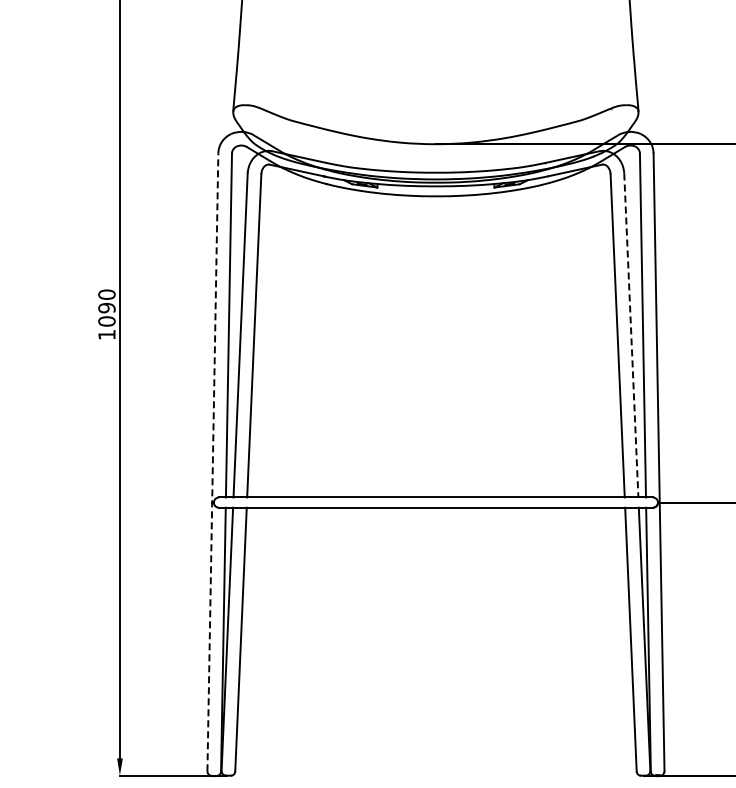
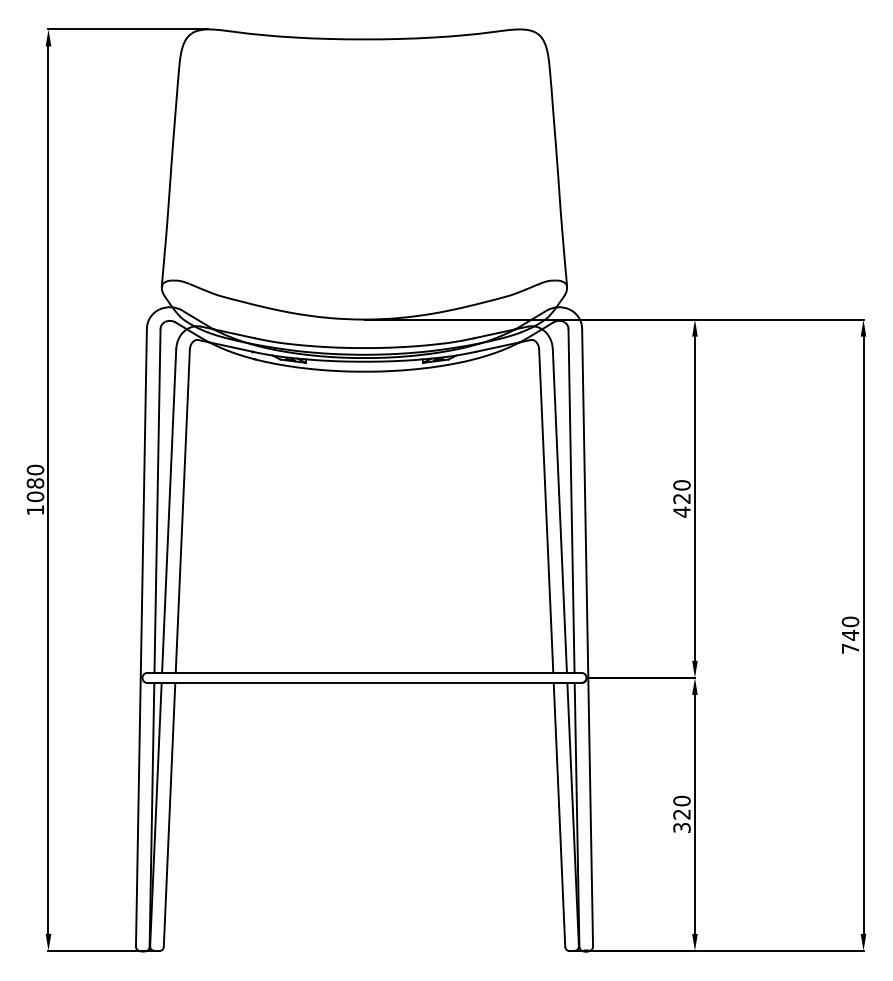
text: (106, 308) -> (35, 483), 1090 -> 1080
line: (630, 336) -> (559, 511), dashed -> solid
line: (212, 462) -> (141, 637), dashed -> solid

